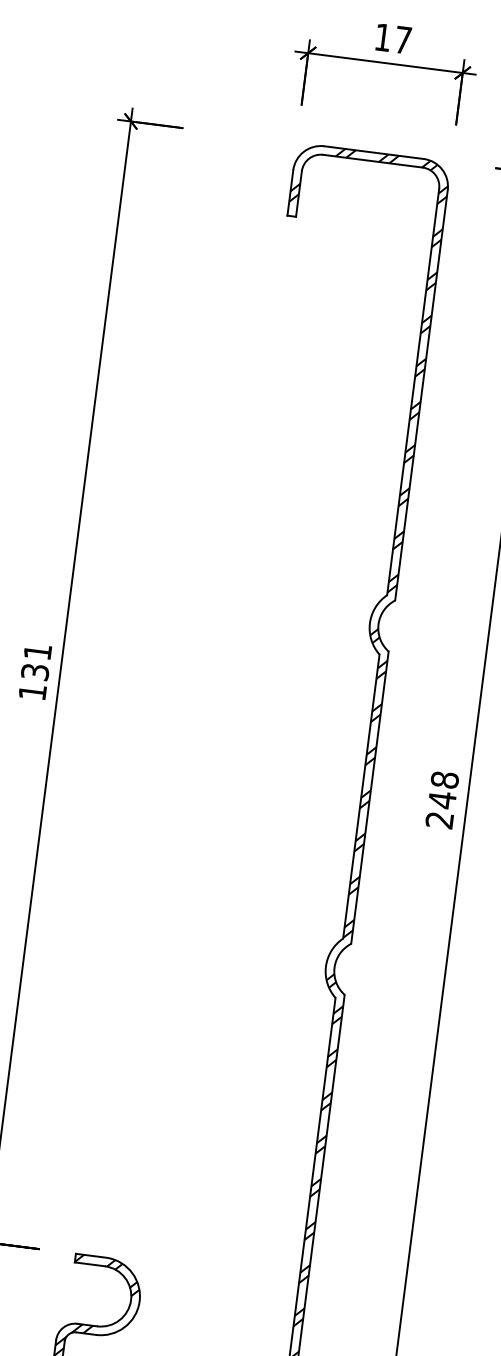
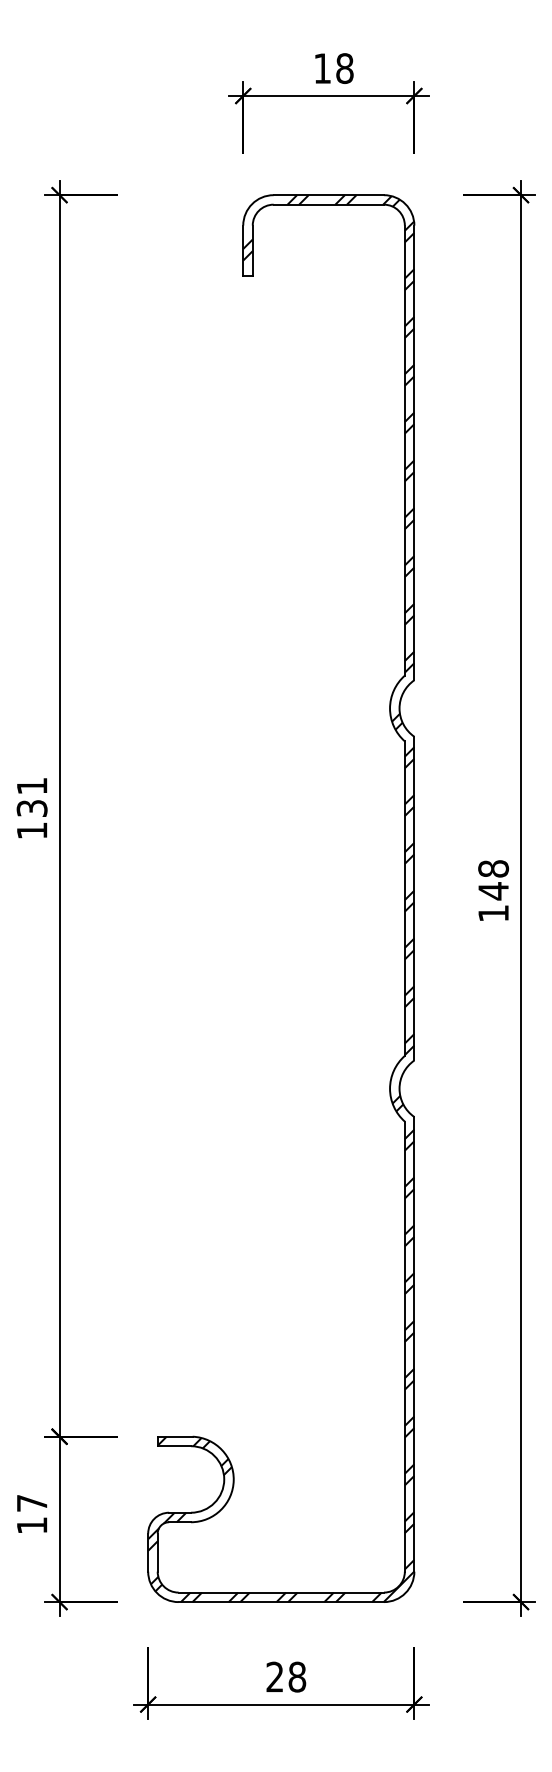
text: (402, 40) -> (344, 68), 17 -> 18
text: (439, 820) -> (493, 913), 248 -> 148

